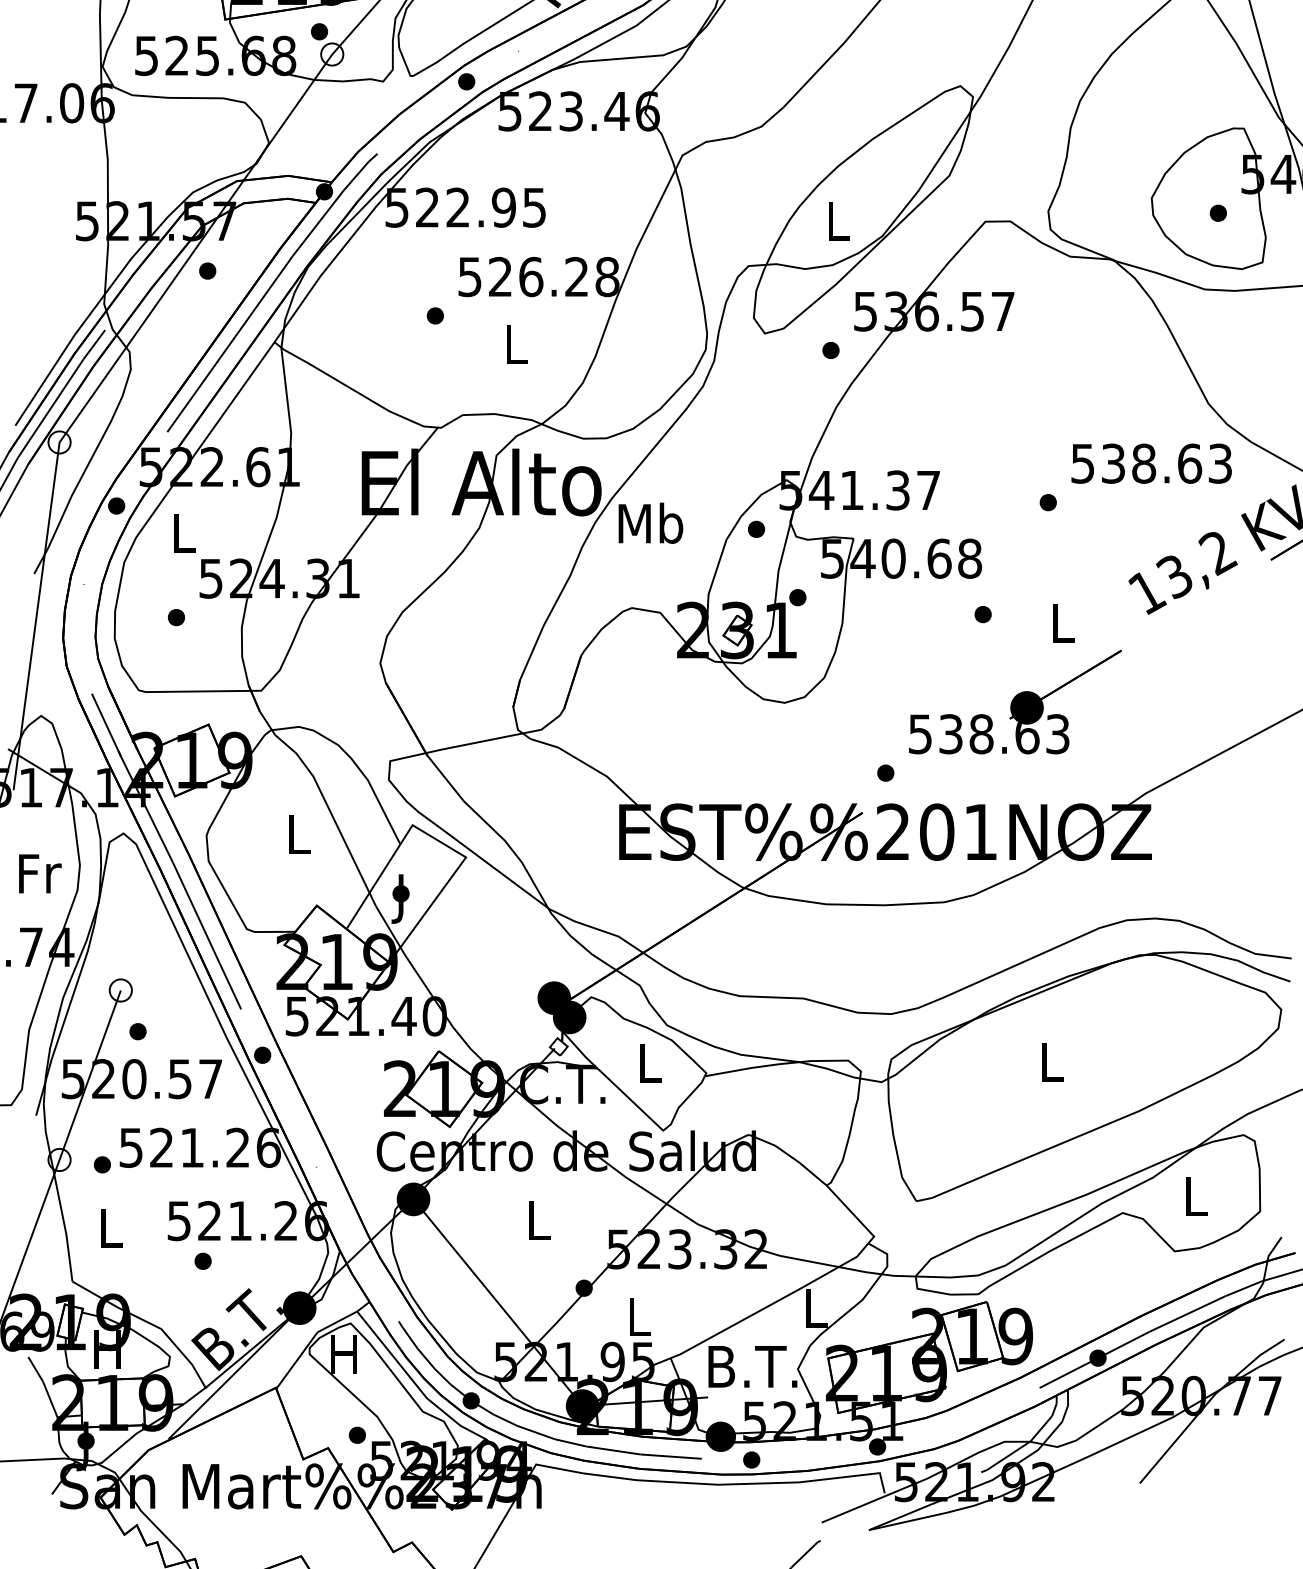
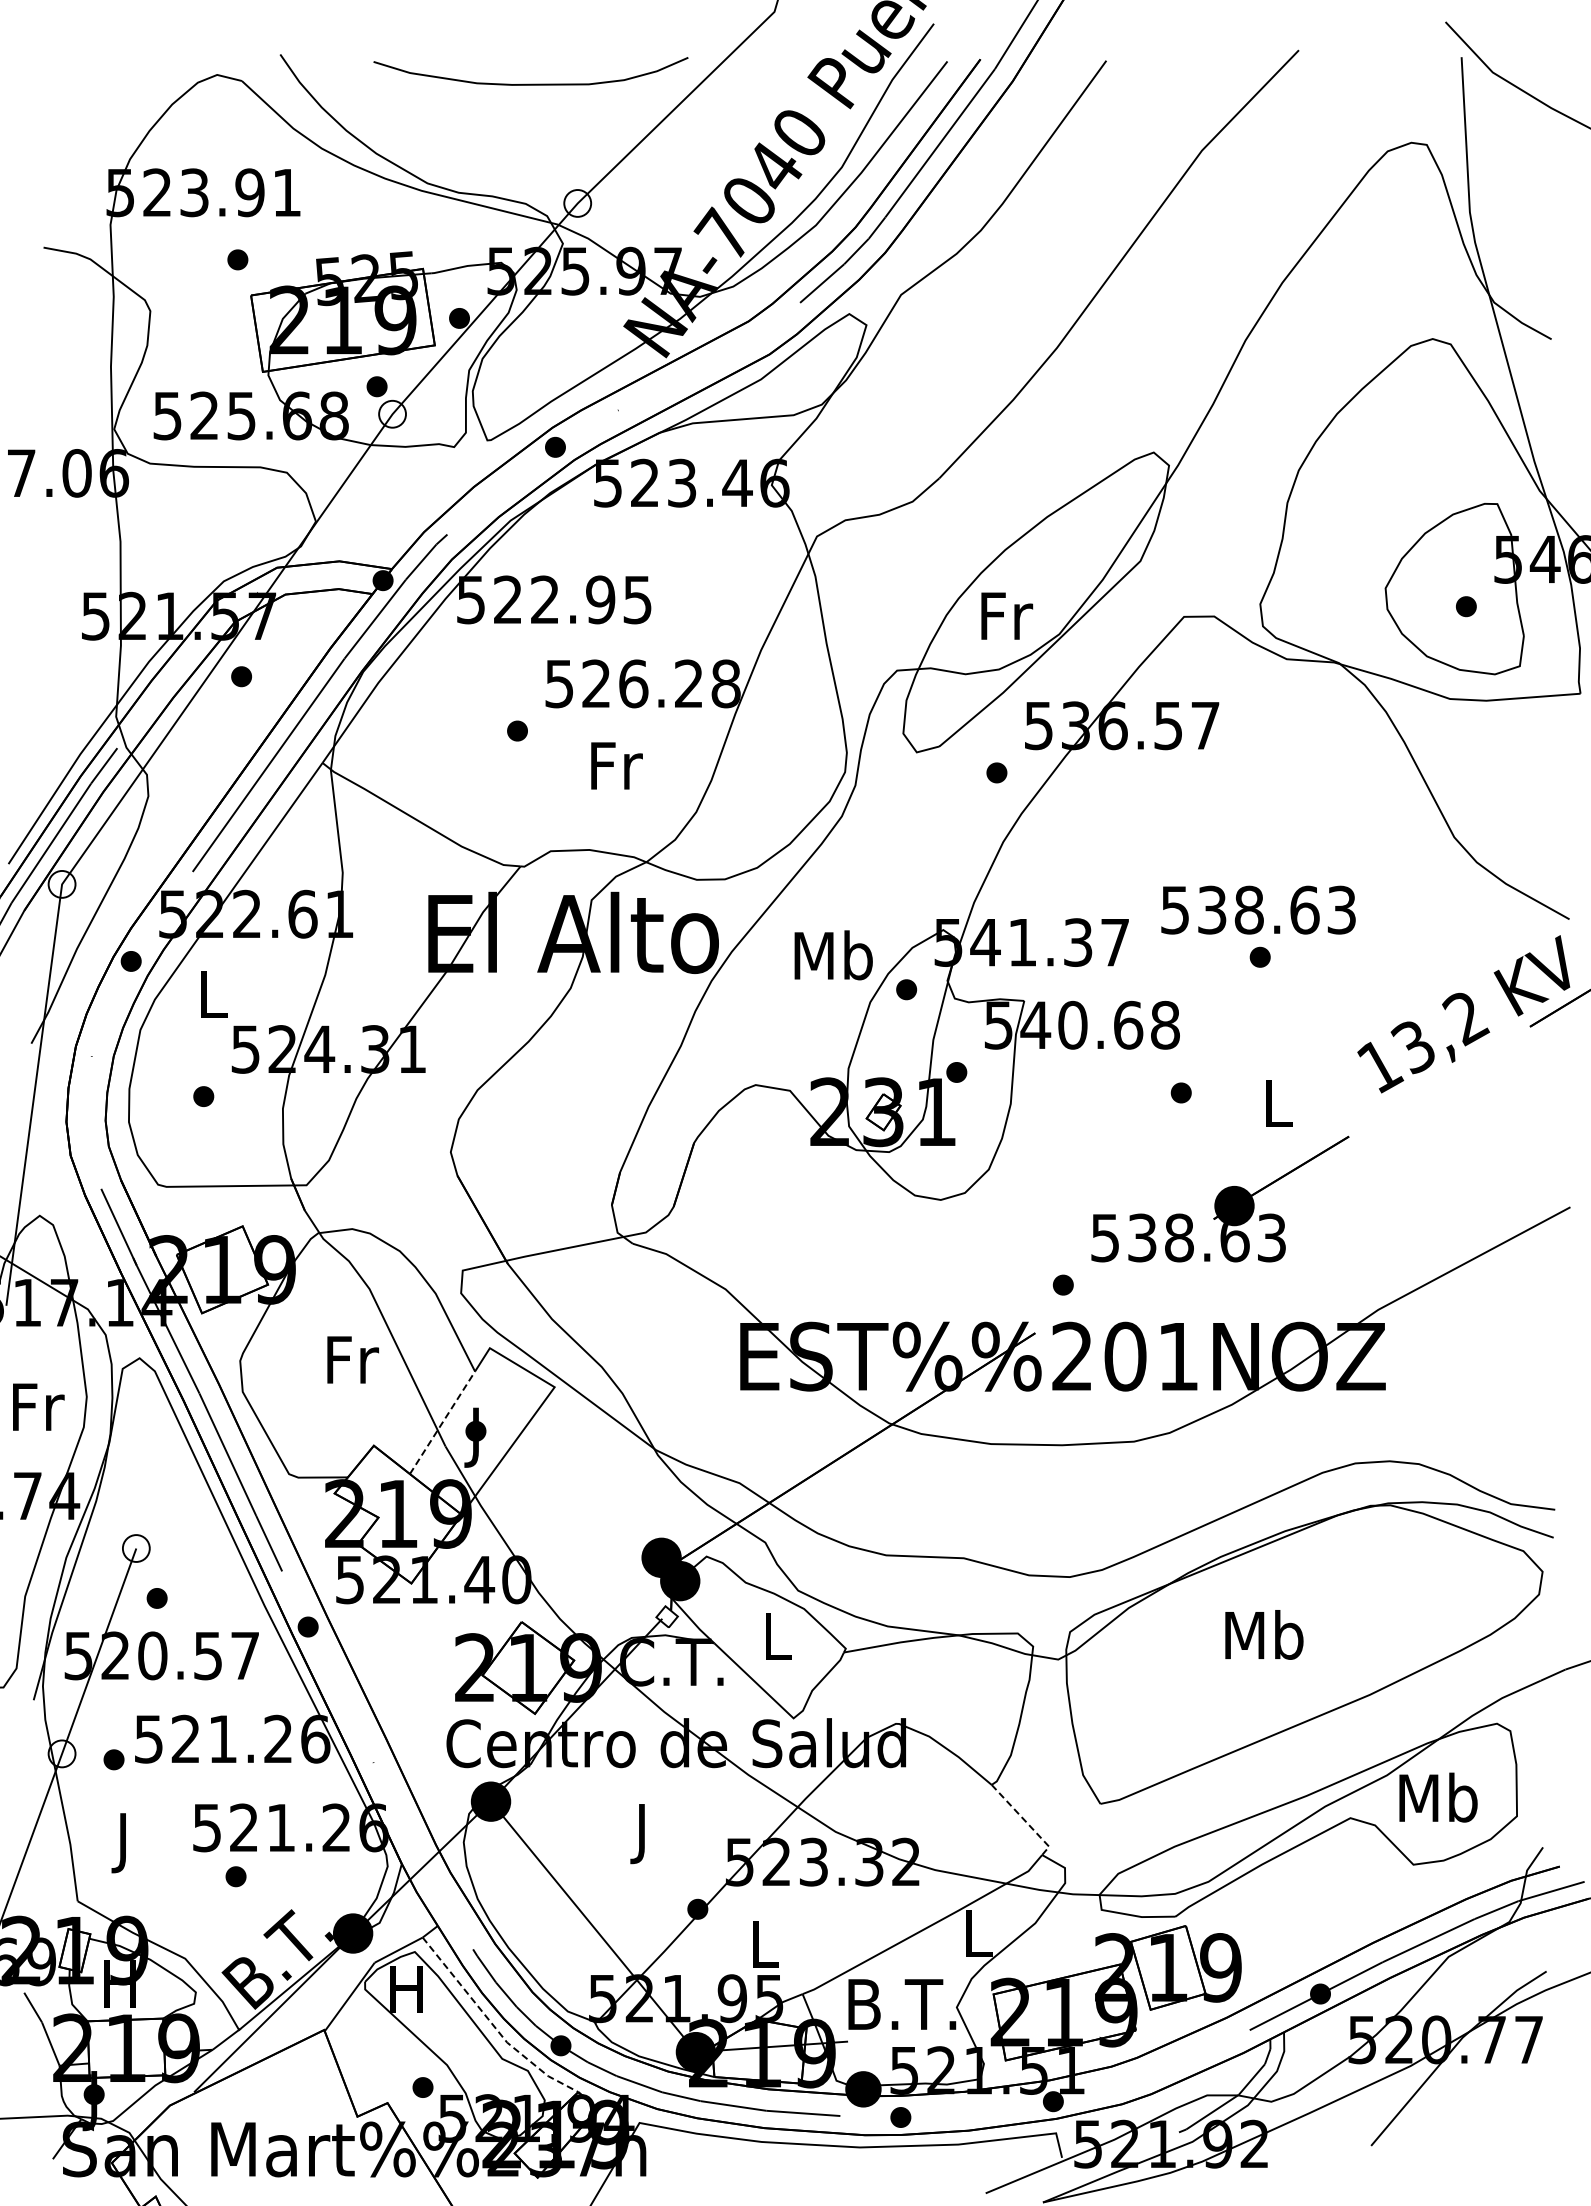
text: (839, 220) -> (1007, 615), L -> Fr
text: (517, 344) -> (616, 765), L -> Fr
text: (1151, 463) -> (1258, 909), moved
text: (650, 523) -> (833, 955), moved
text: (300, 834) -> (353, 1359), L -> Fr
line: (373, 886) -> (442, 1422), solid -> dashed
text: (1051, 1061) -> (1264, 1634), L -> Mb
text: (1195, 1195) -> (1438, 1797), L -> Mb
line: (853, 1214) -> (1024, 1820), solid -> dashed
text: (539, 1226) -> (643, 1834), L -> J
text: (111, 1233) -> (124, 1843), L -> J
line: (415, 1384) -> (493, 2025), solid -> dashed

